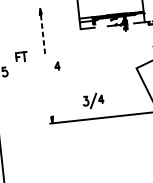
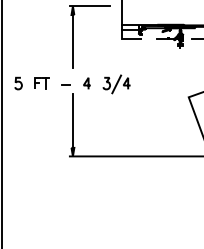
line: (52, 7) -> (89, 6), added
line: (42, 35) -> (72, 41), dashed -> solid
part: (21, 57) -> (41, 83), moved
line: (40, 68) -> (65, 84), added
line: (49, 95) -> (72, 120), added
part: (93, 101) -> (116, 84), moved

